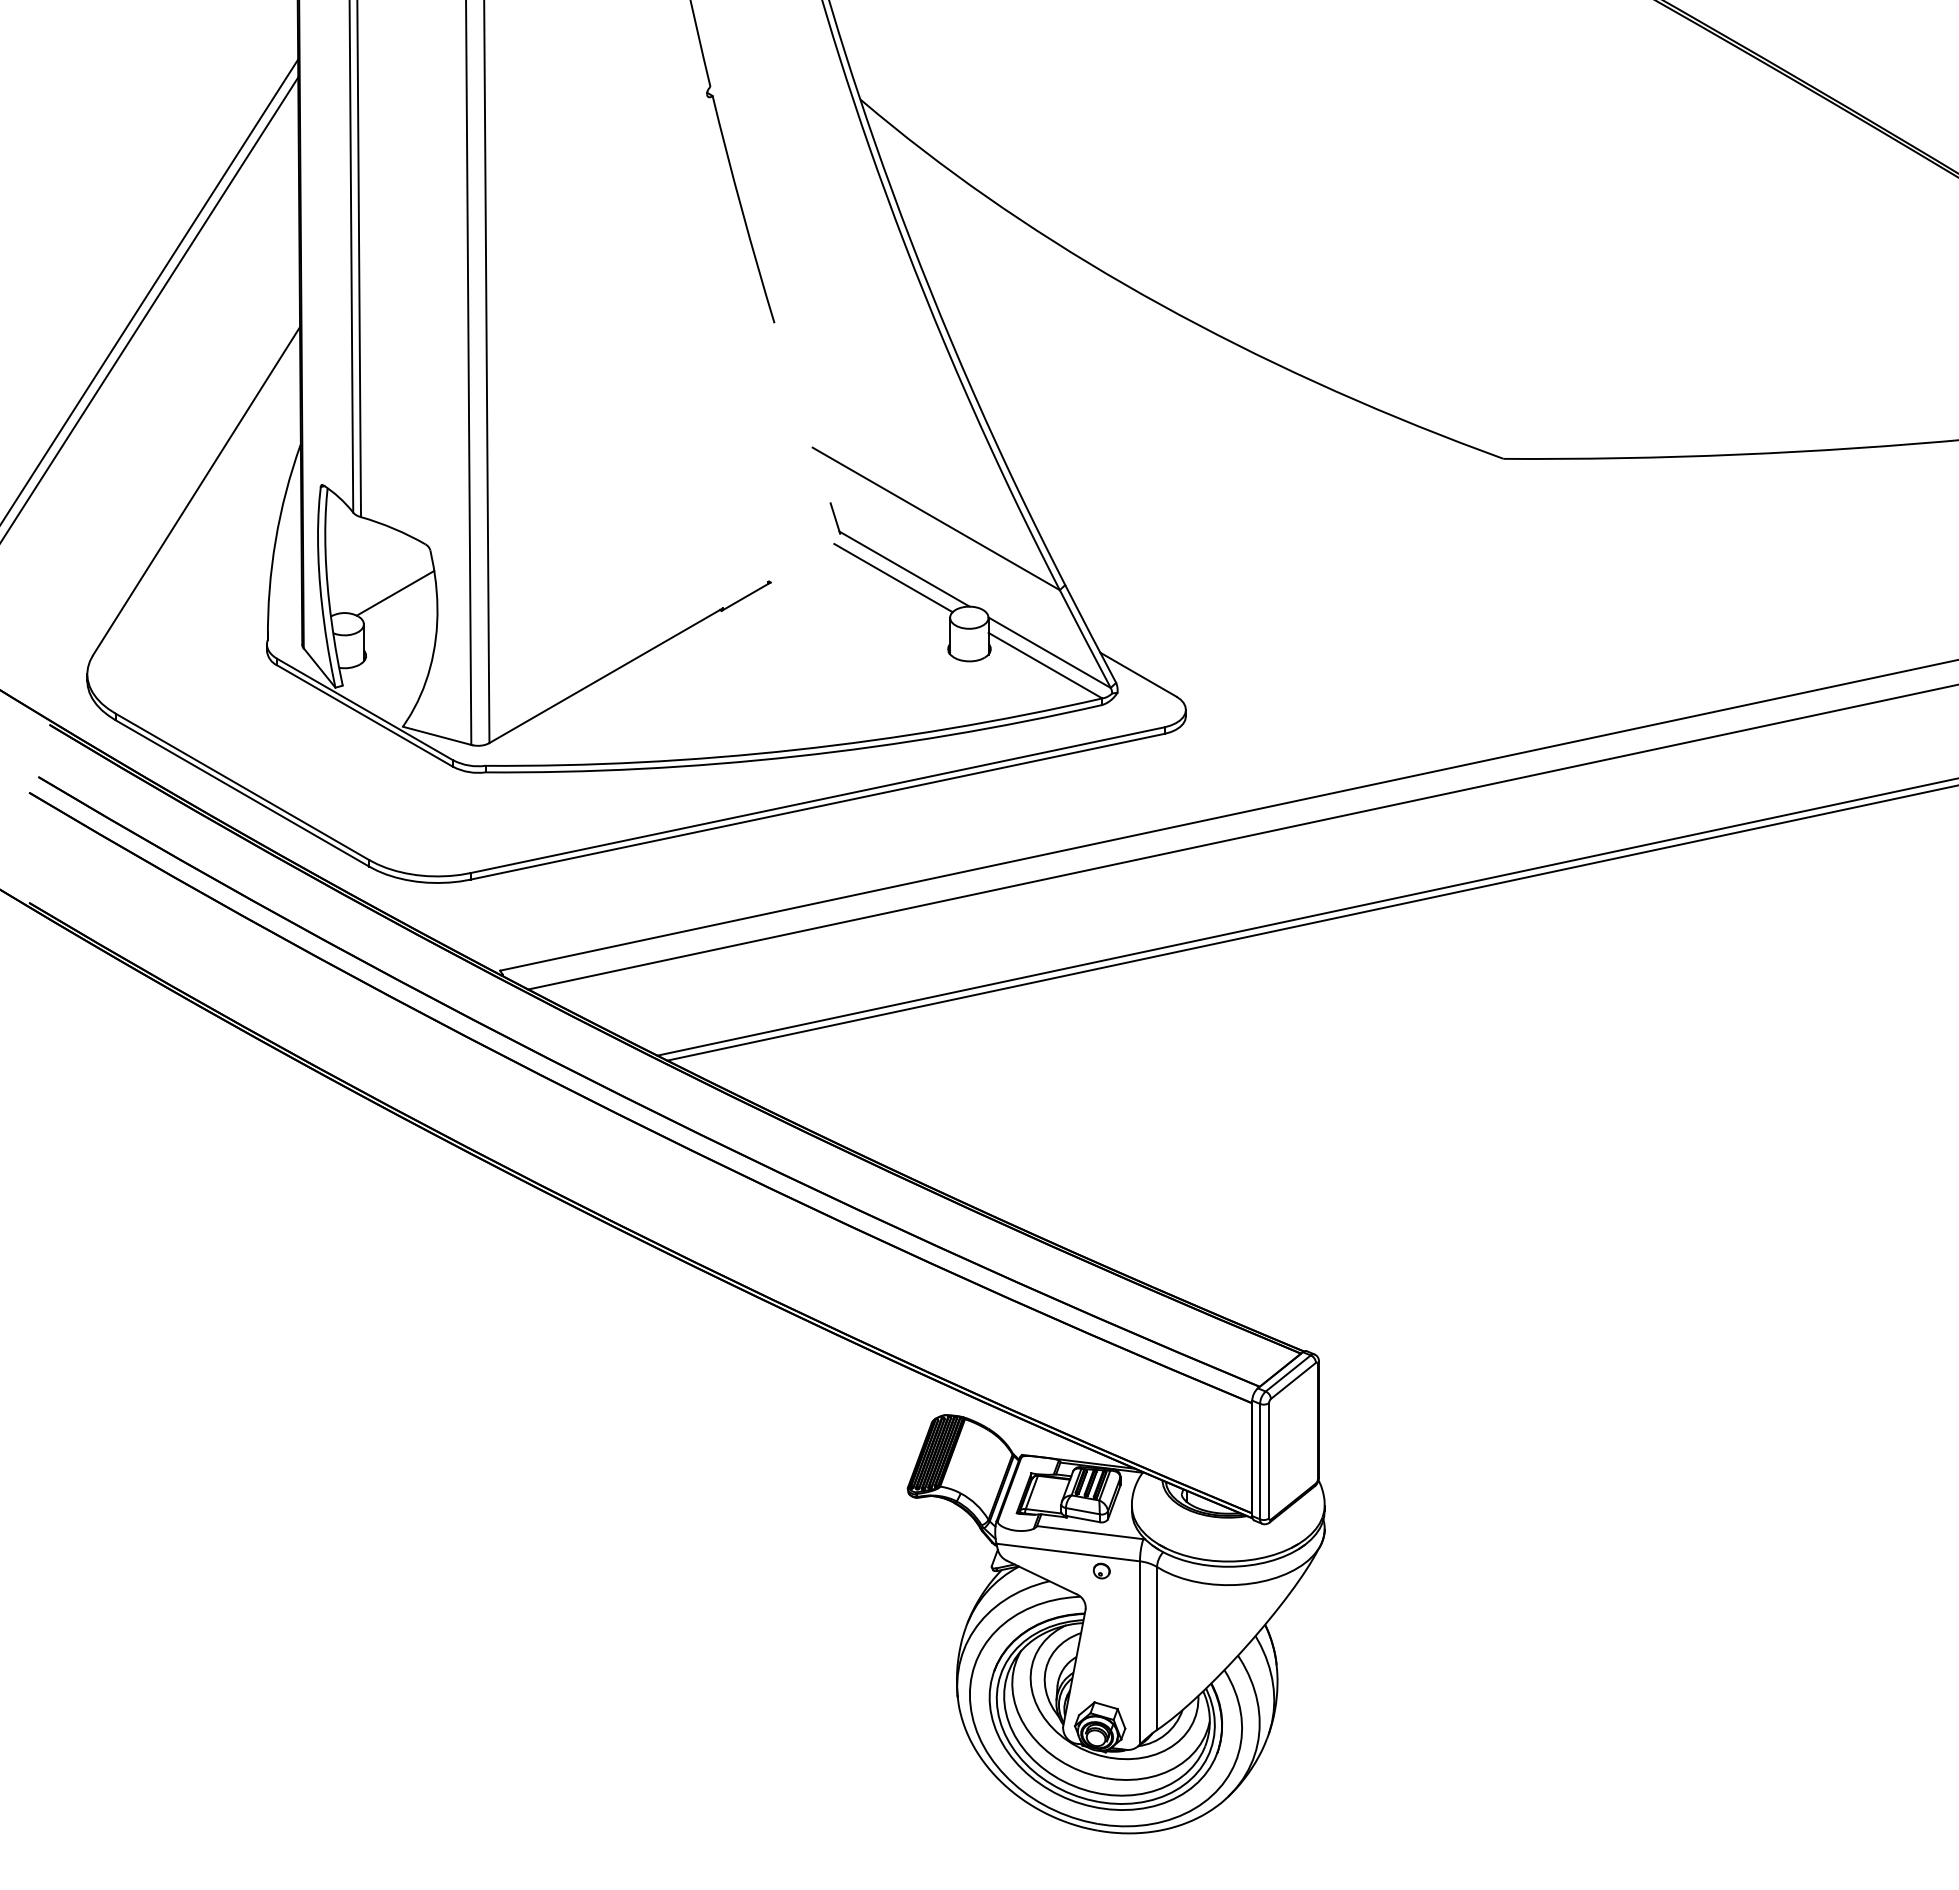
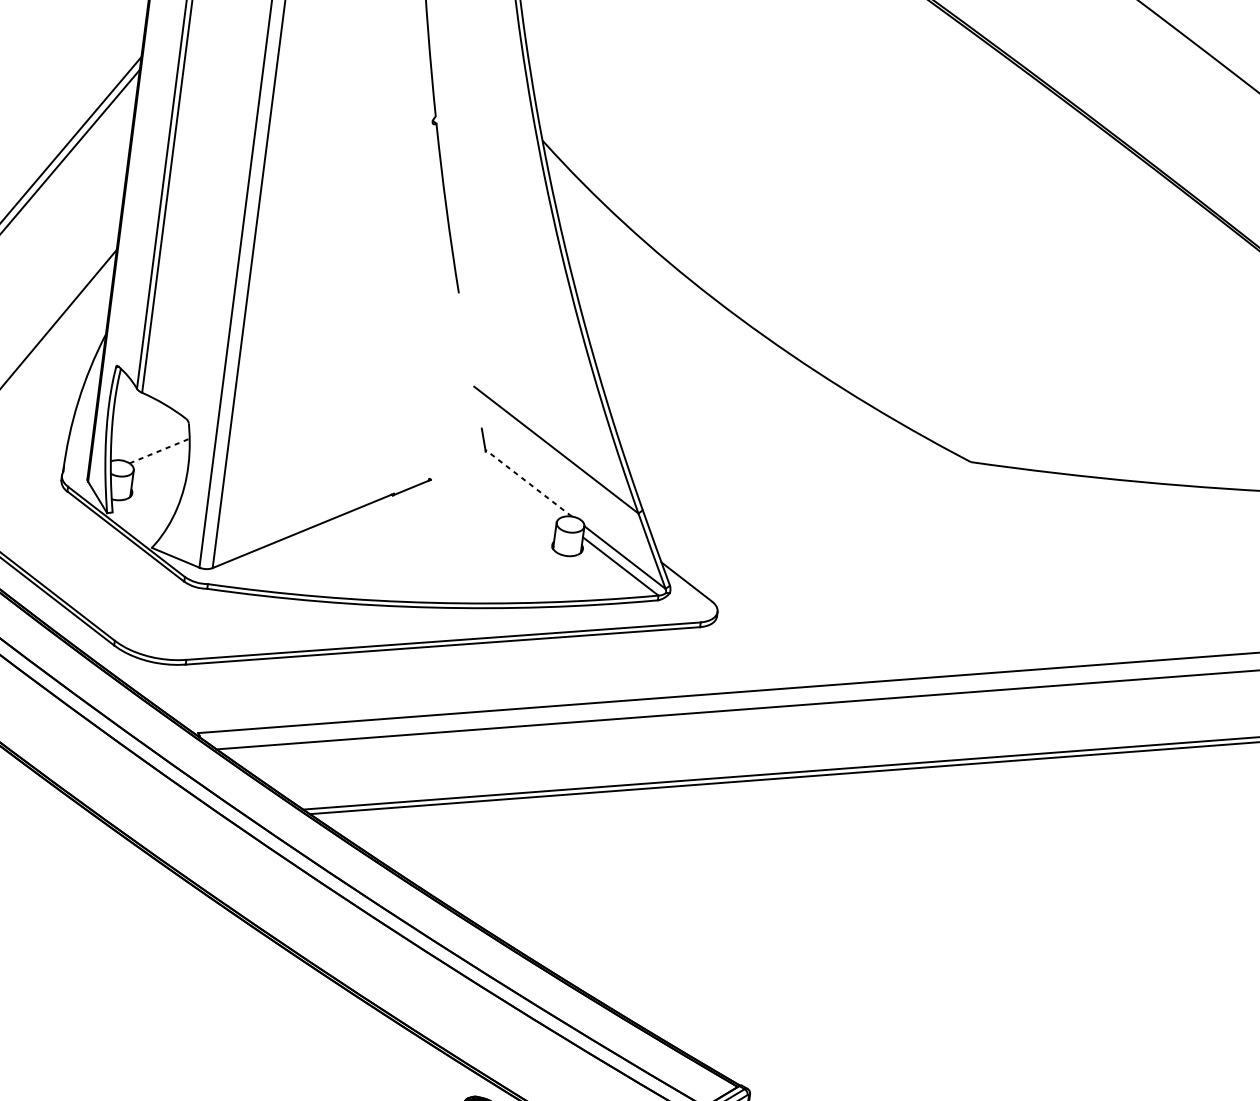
line: (904, 568) -> (528, 482), solid -> dashed
line: (893, 577) -> (519, 488), removed
line: (395, 593) -> (159, 451), solid -> dashed

